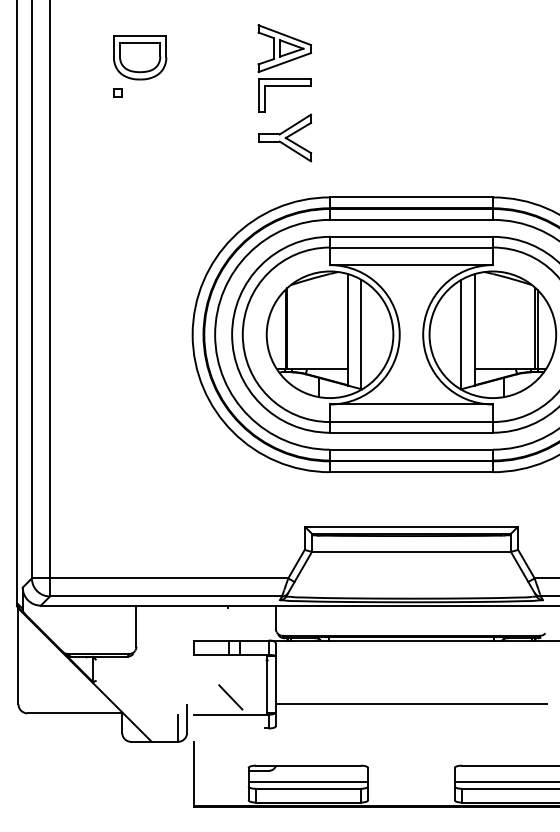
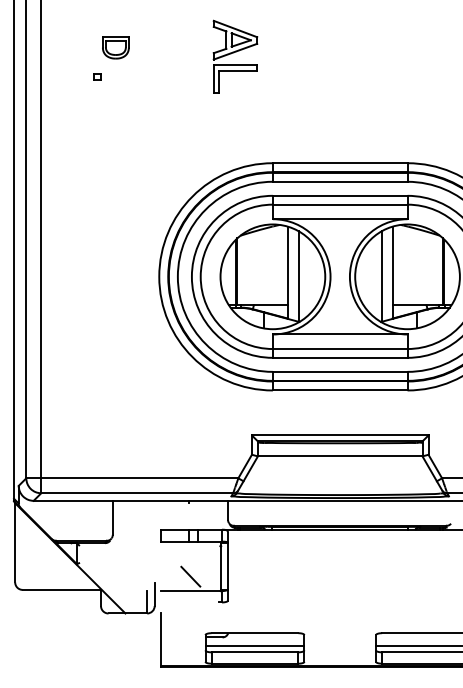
part: (139, 57) -> (115, 47), size x0.6
part: (284, 137) -> (235, 113), removed
line: (411, 704) -> (340, 582), removed

